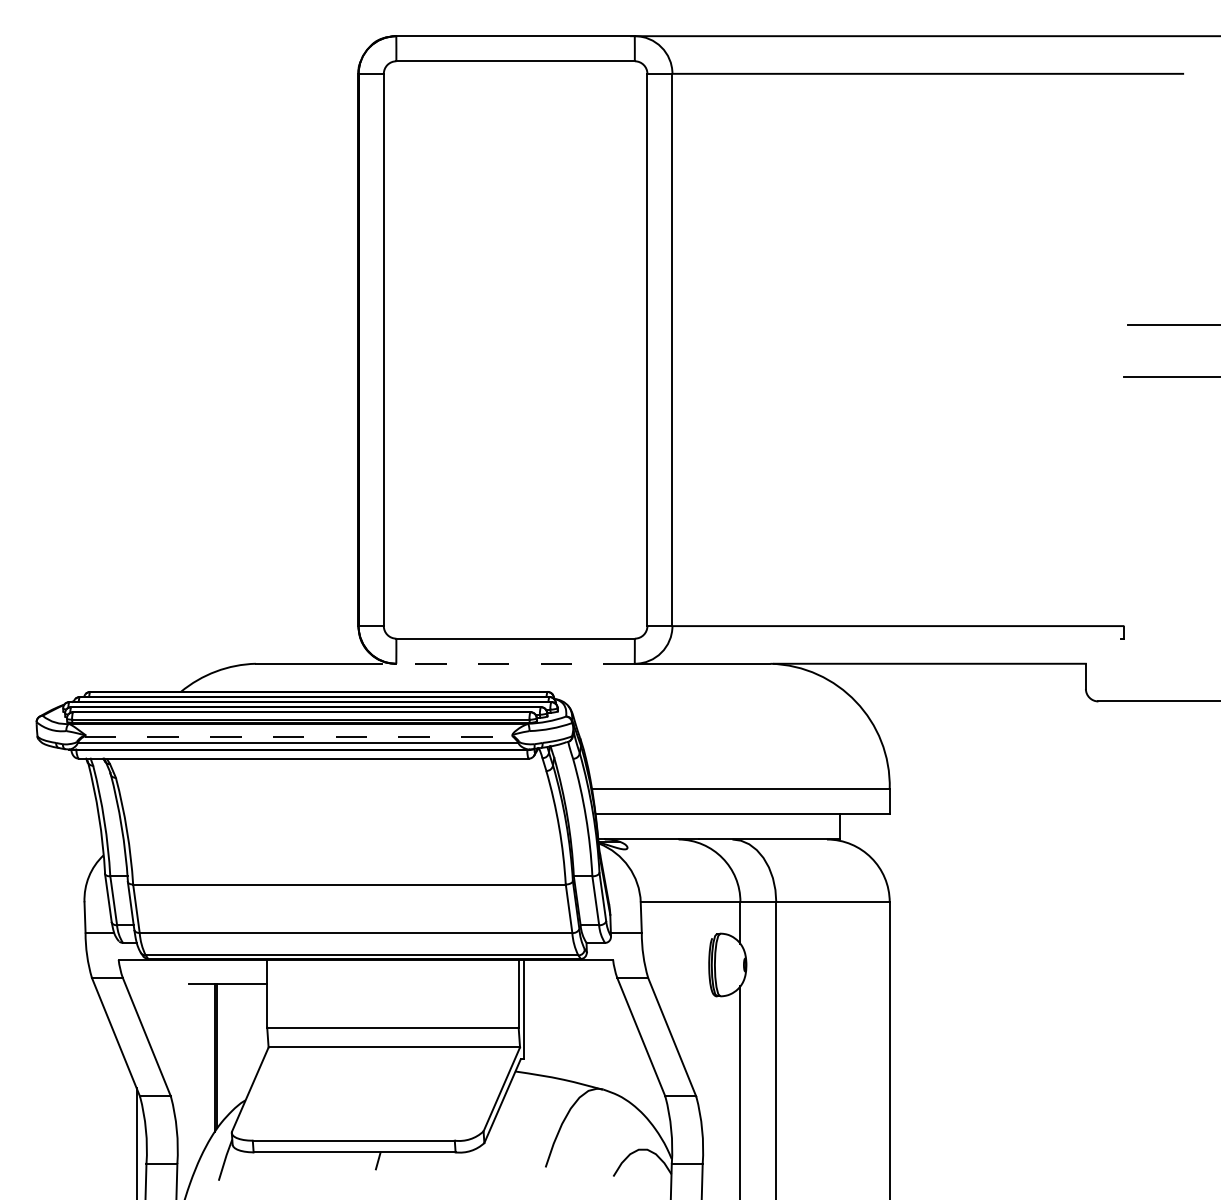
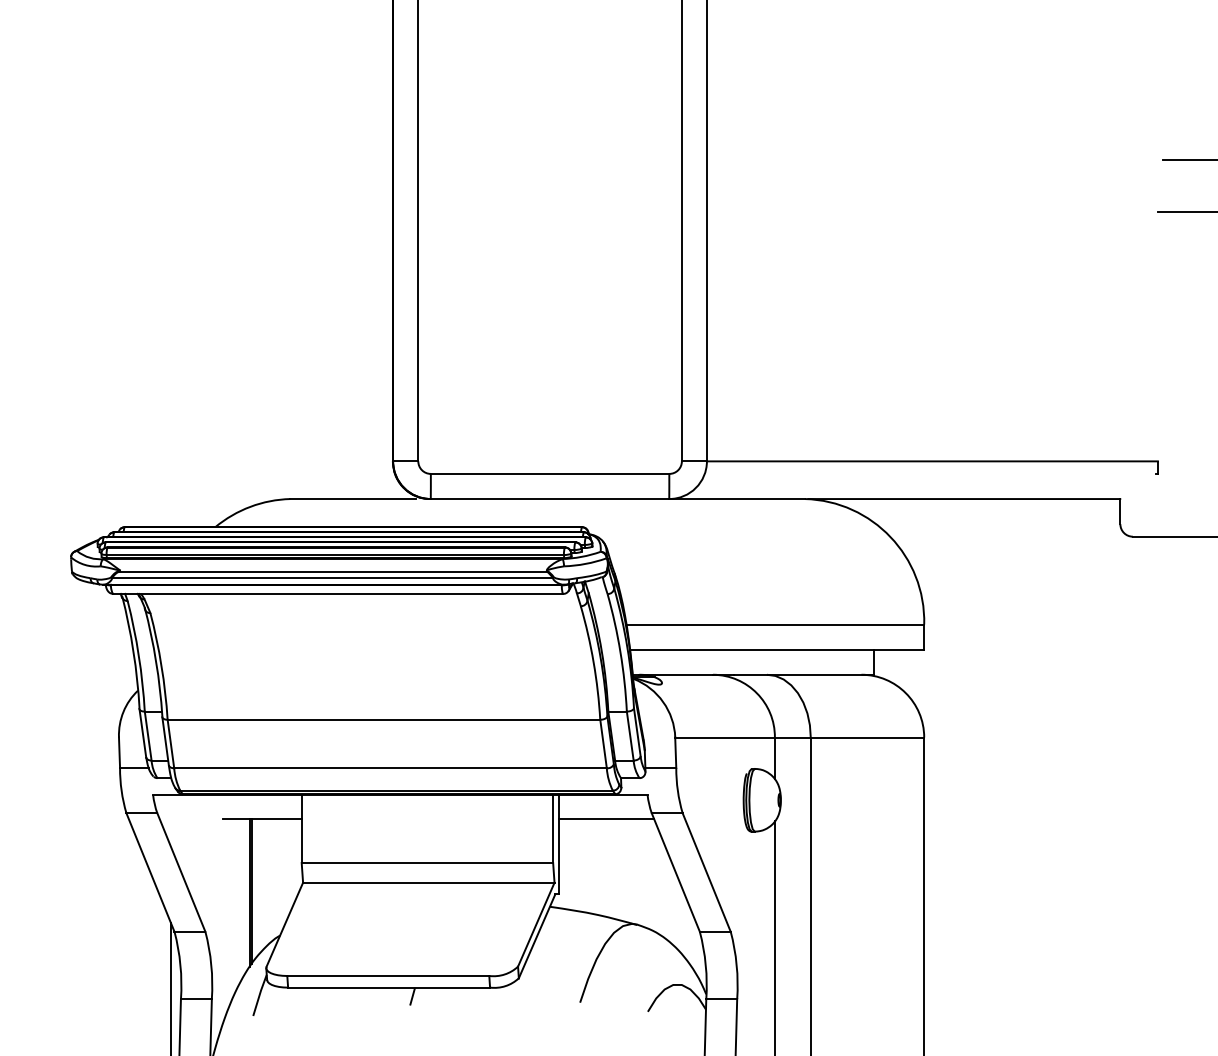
line: (515, 663) -> (549, 498), dashed -> solid
line: (299, 736) -> (333, 571), dashed -> solid
line: (571, 983) -> (605, 818), added

